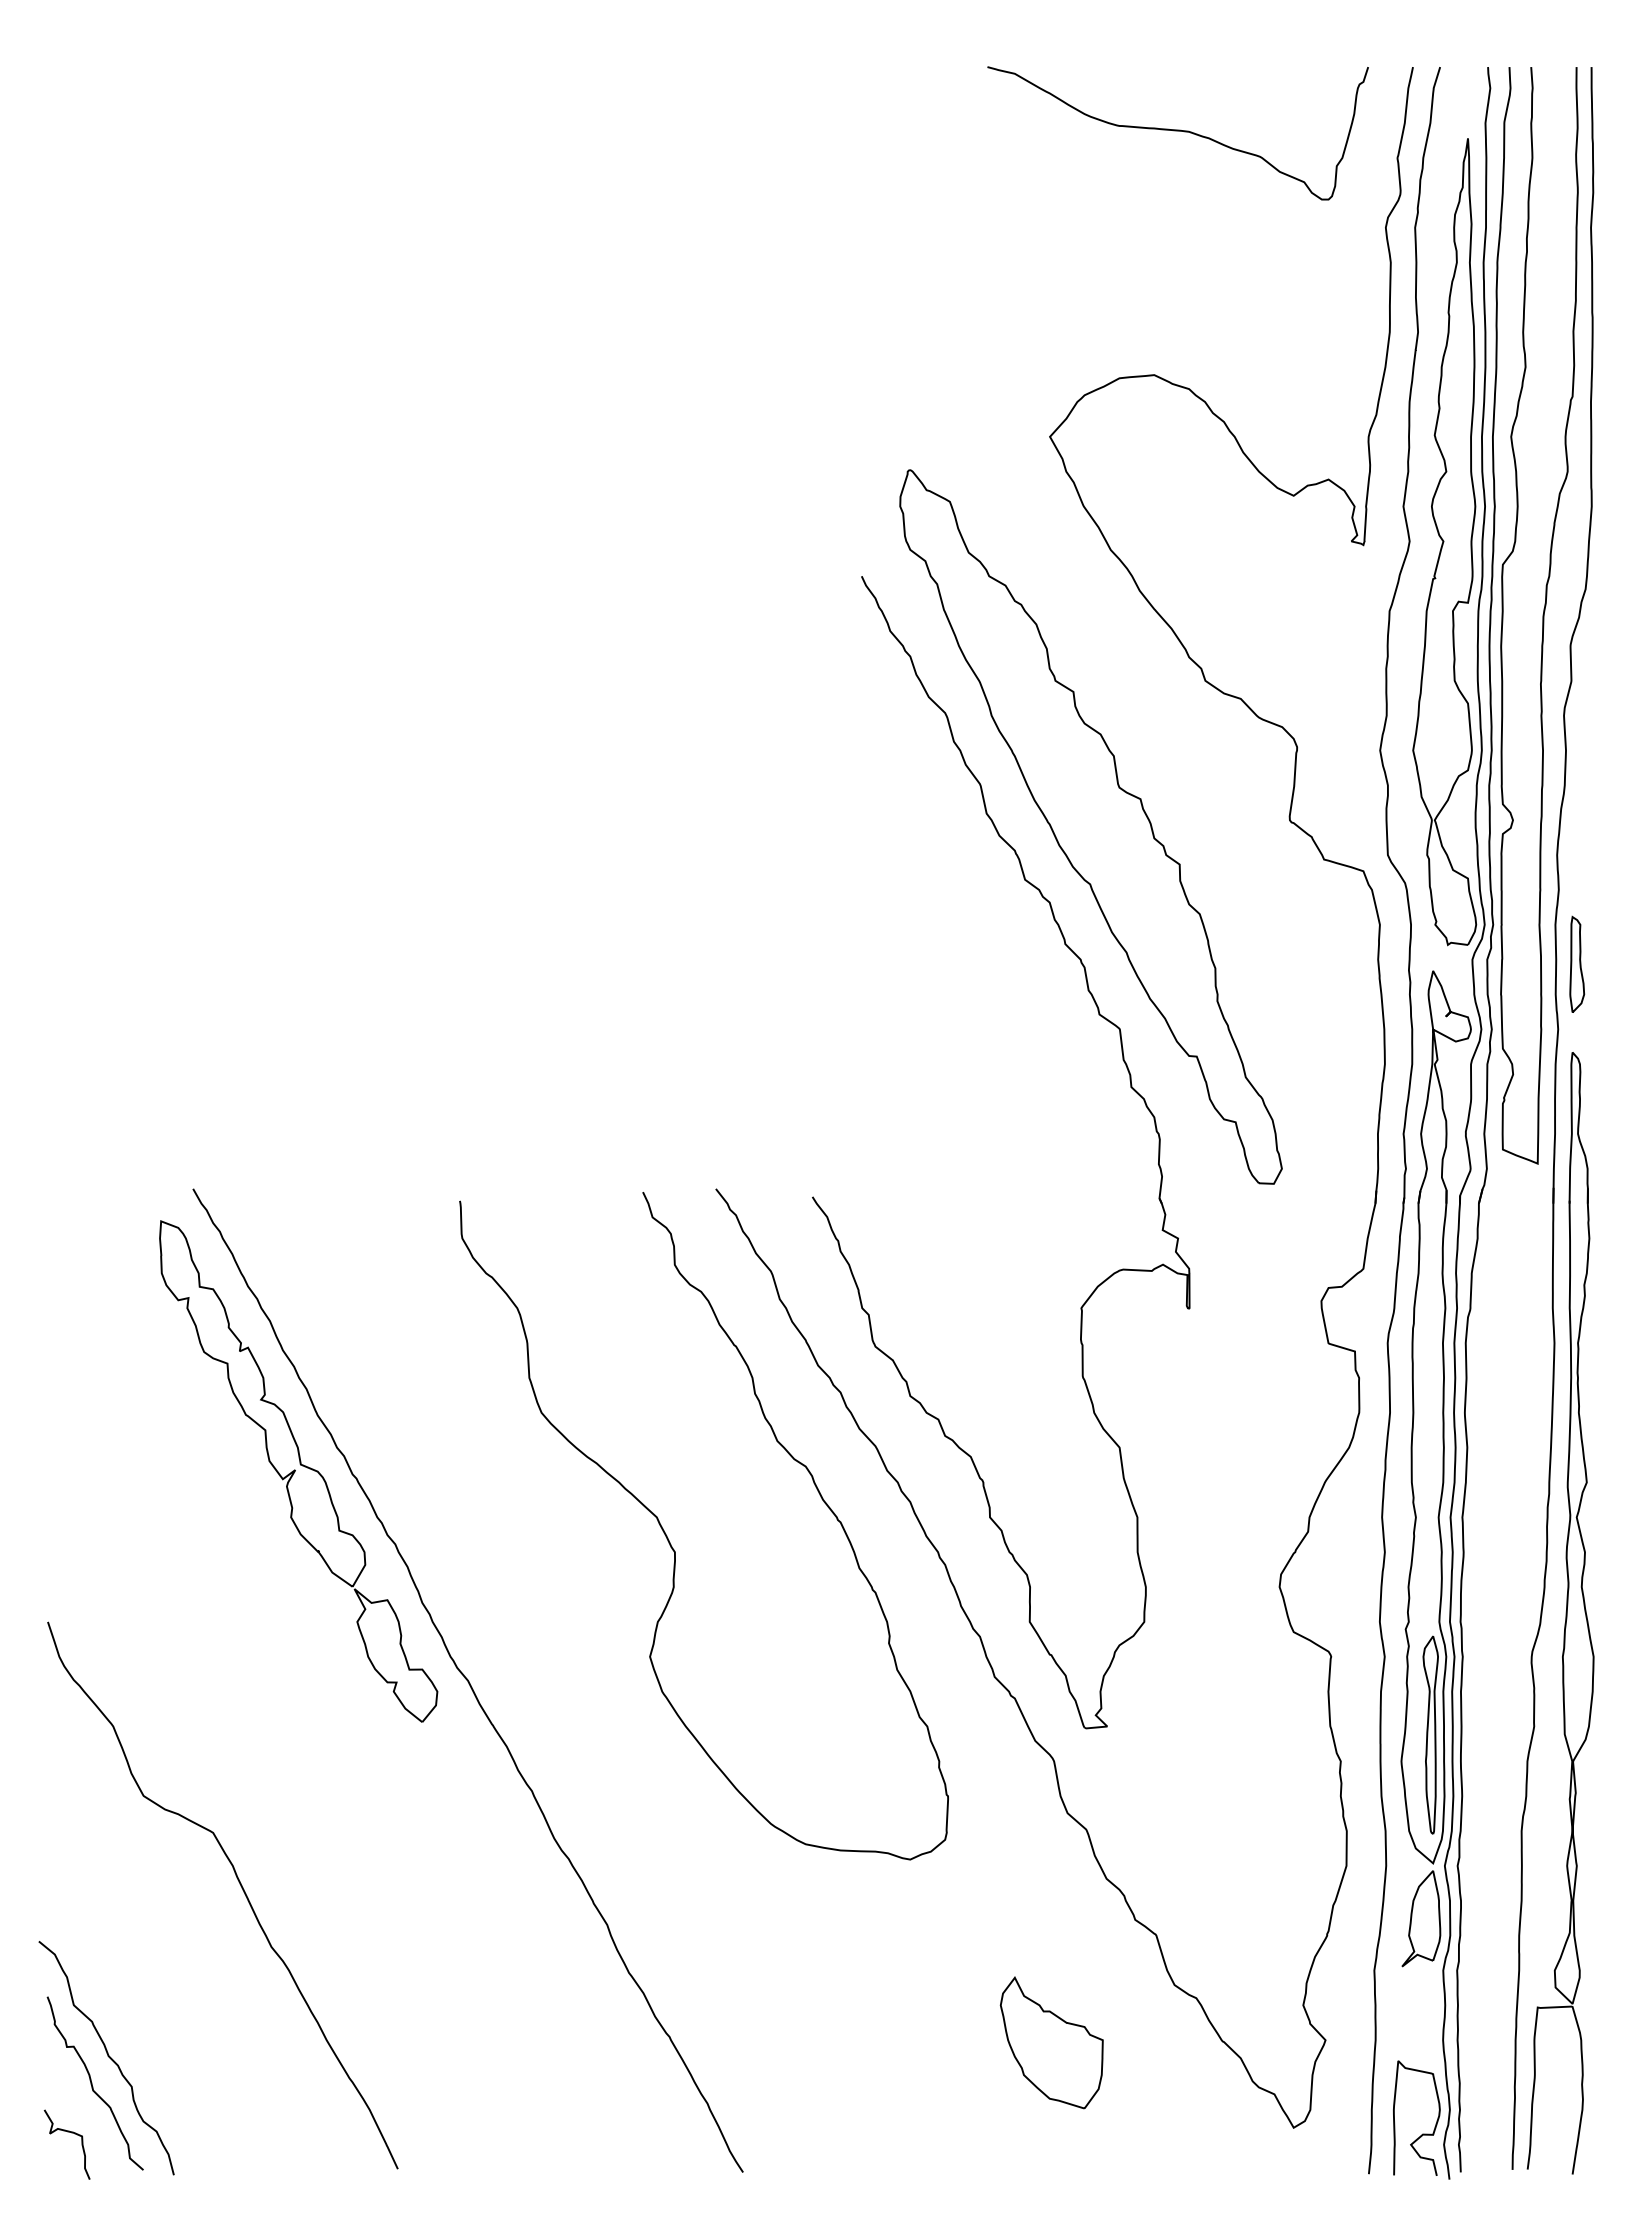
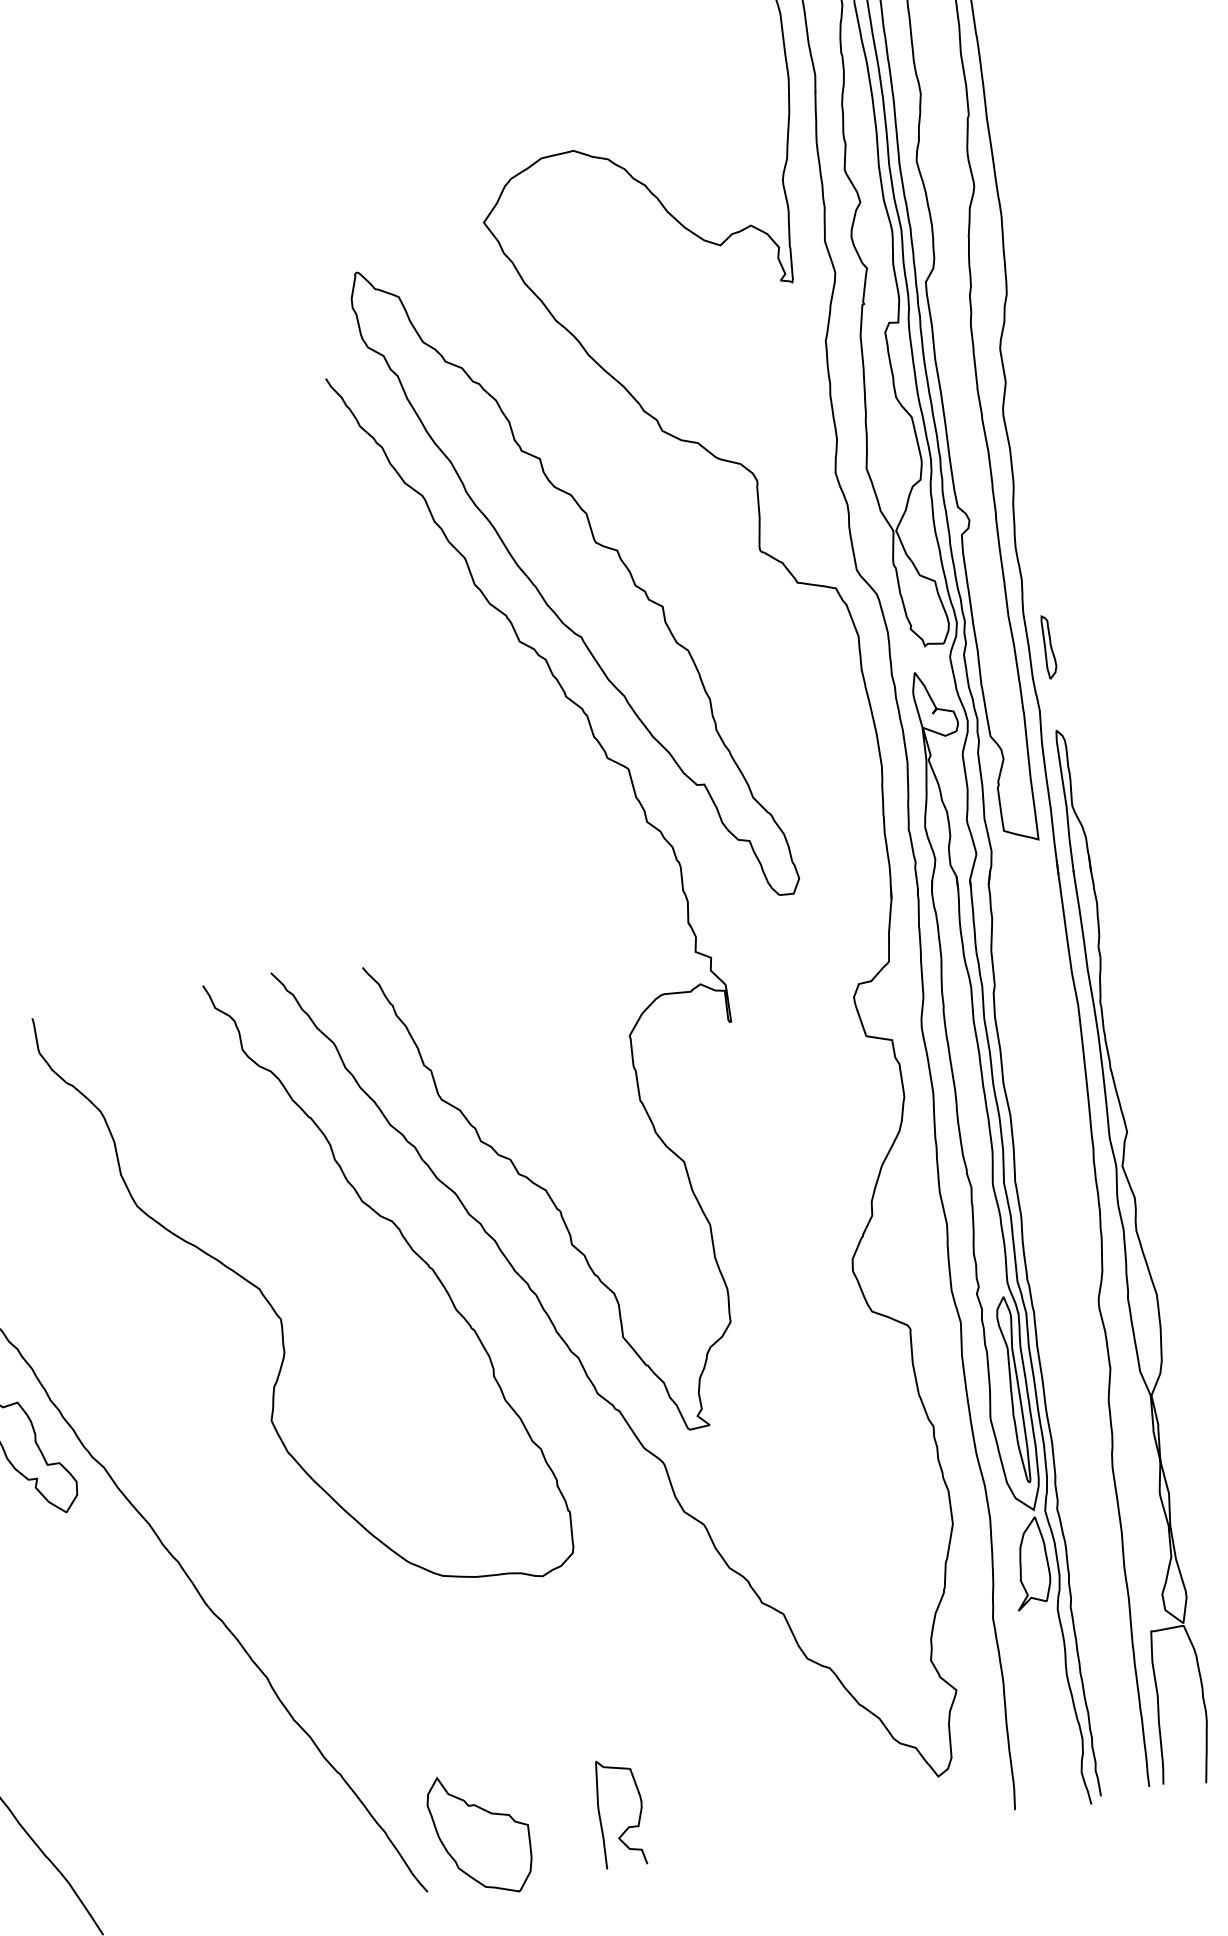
part: (1577, 963) -> (1049, 646), size x0.7
part: (1051, 2042) -> (480, 1833), moved
curve: (1422, 2133) -> (628, 1826), moved

